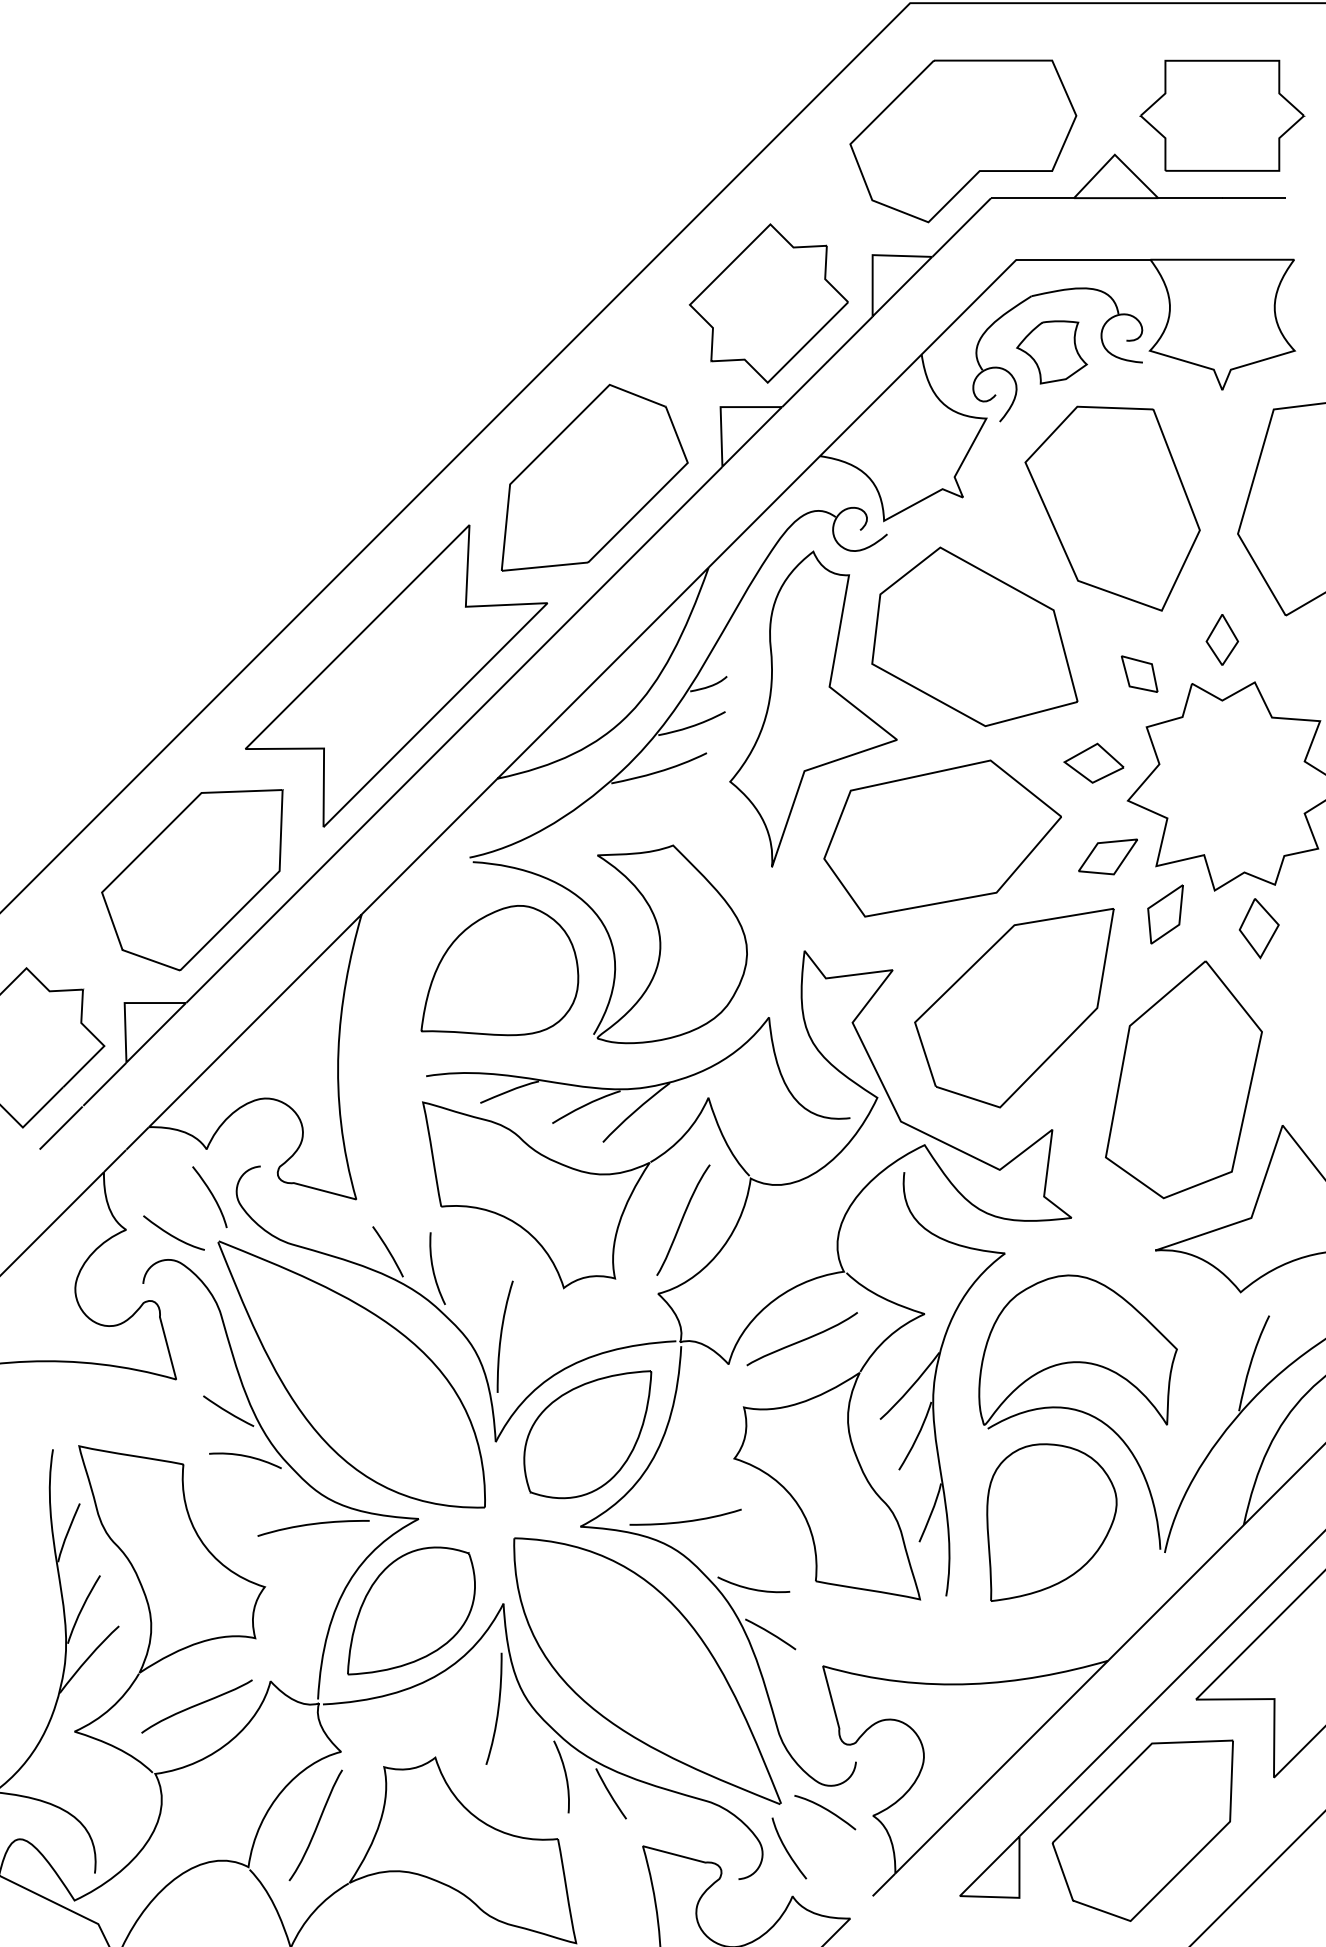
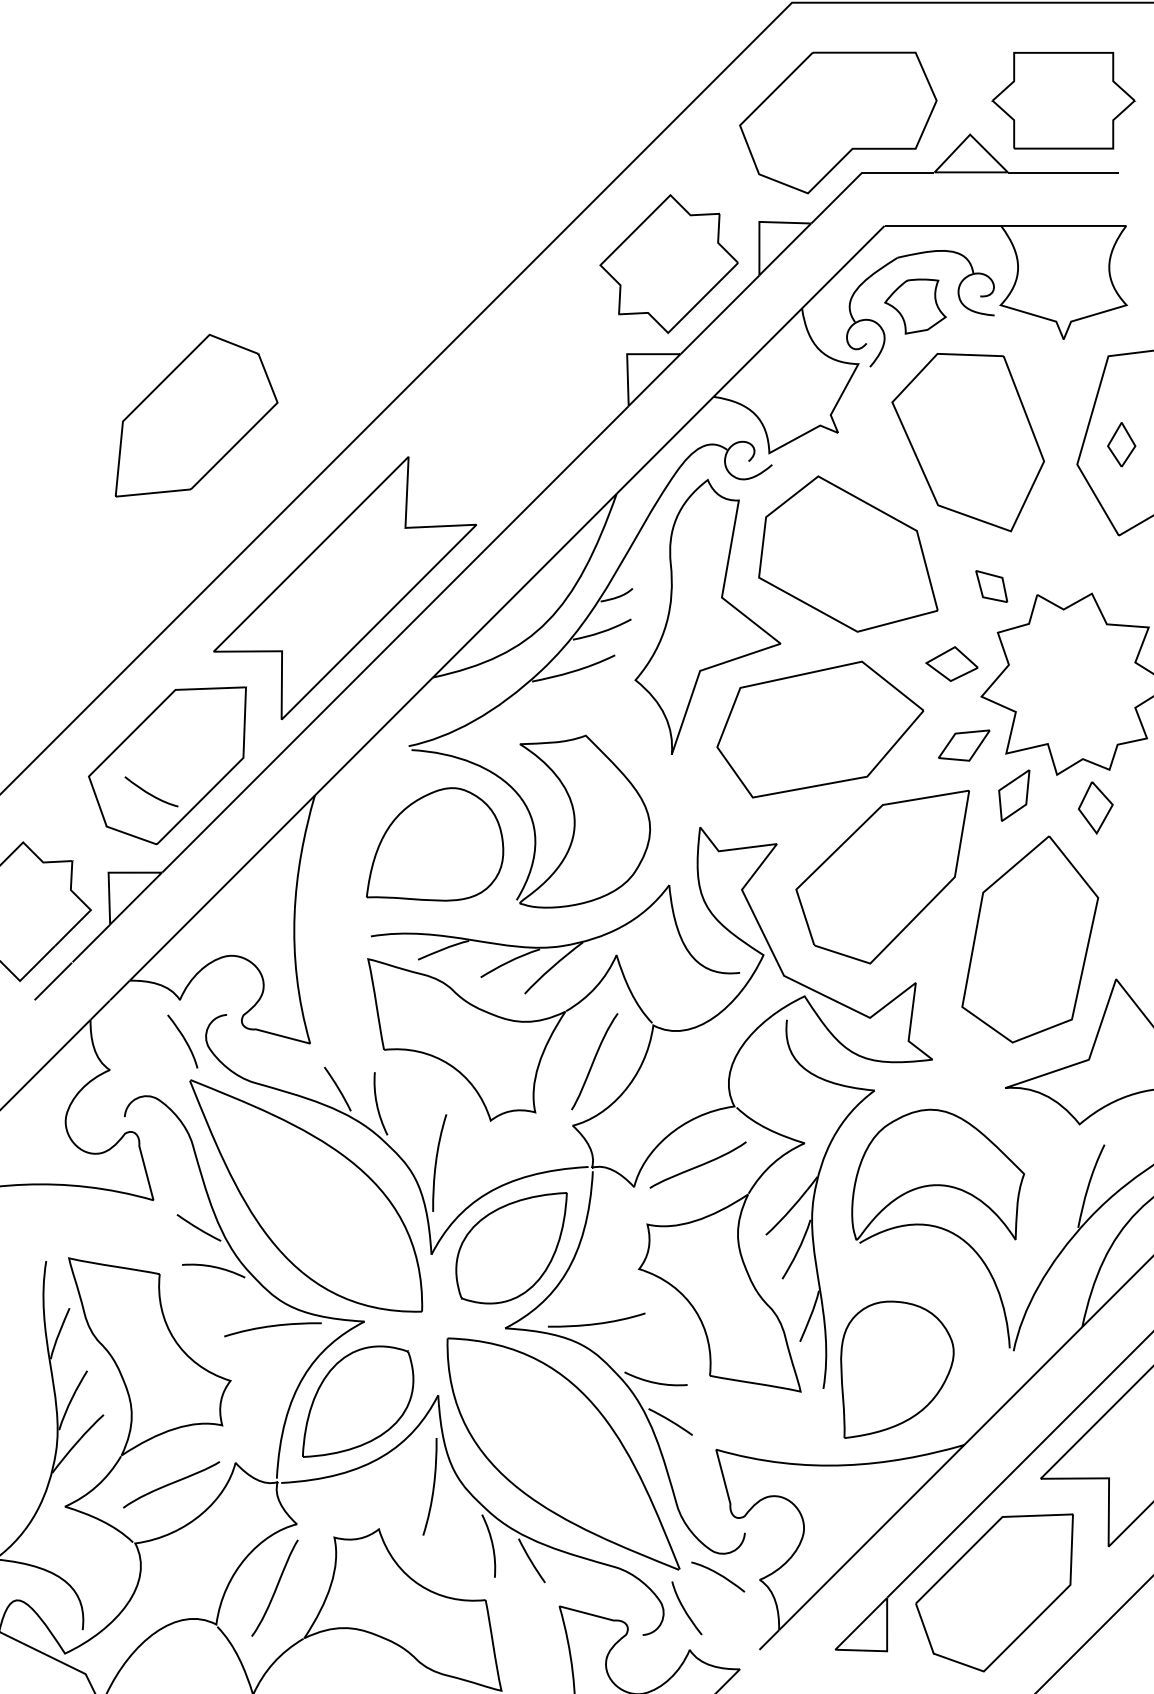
part: (594, 477) -> (196, 415), moved
part: (1222, 639) -> (1121, 444), moved
curve: (171, 1233) -> (149, 792), moved
part: (1052, 1522) -> (897, 1369), moved

